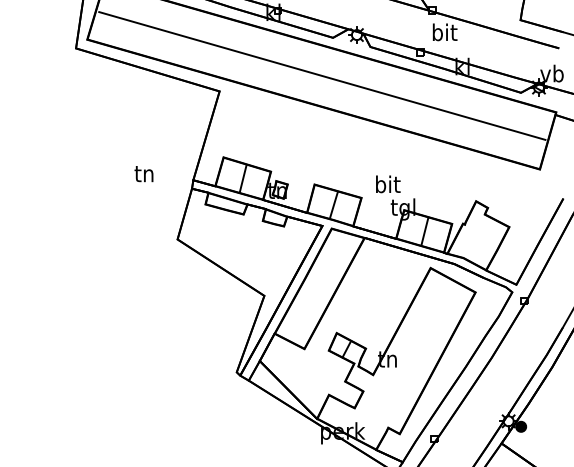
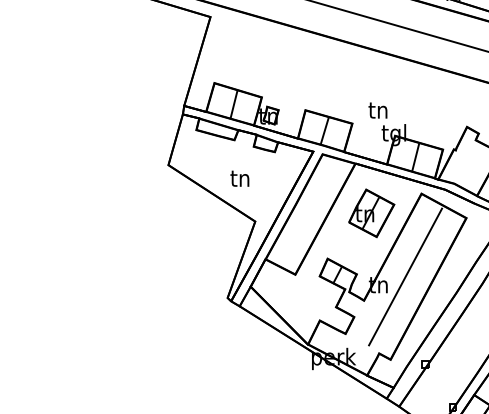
text: (143, 174) -> (239, 179), moved
text: (388, 184) -> (379, 110), bit -> tn
part: (380, 287) -> (371, 213), added
line: (414, 350) -> (405, 276), added

